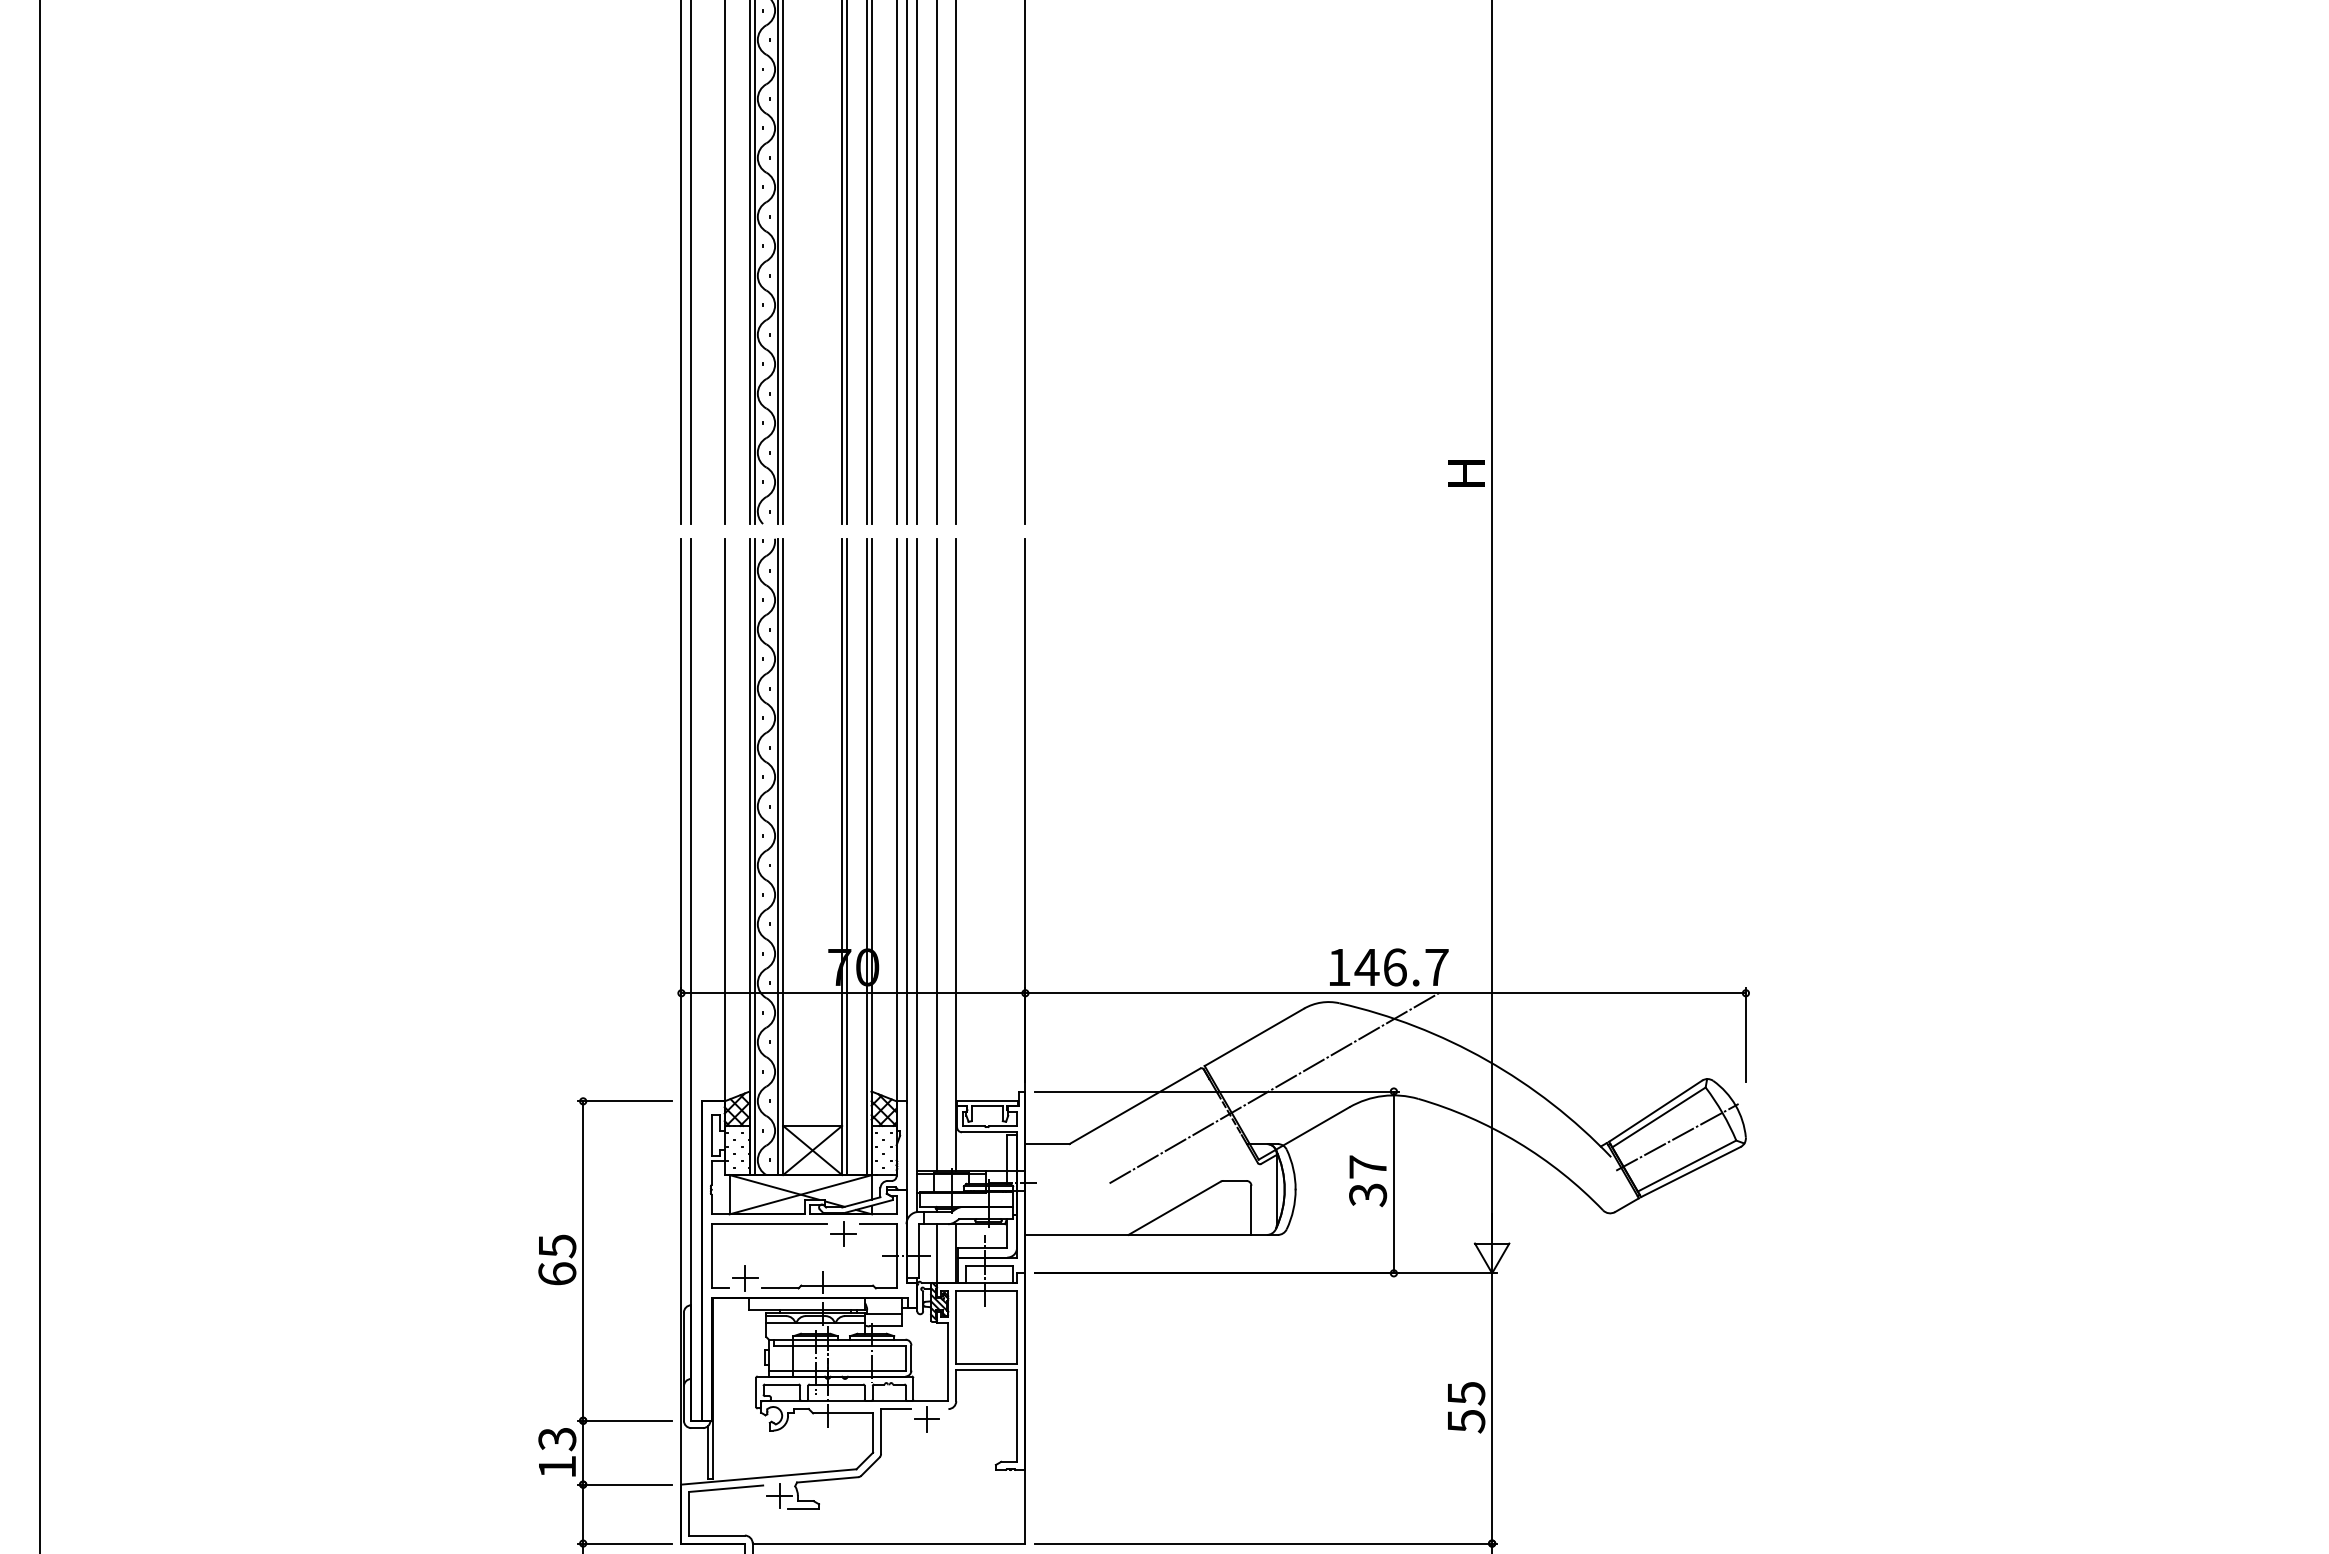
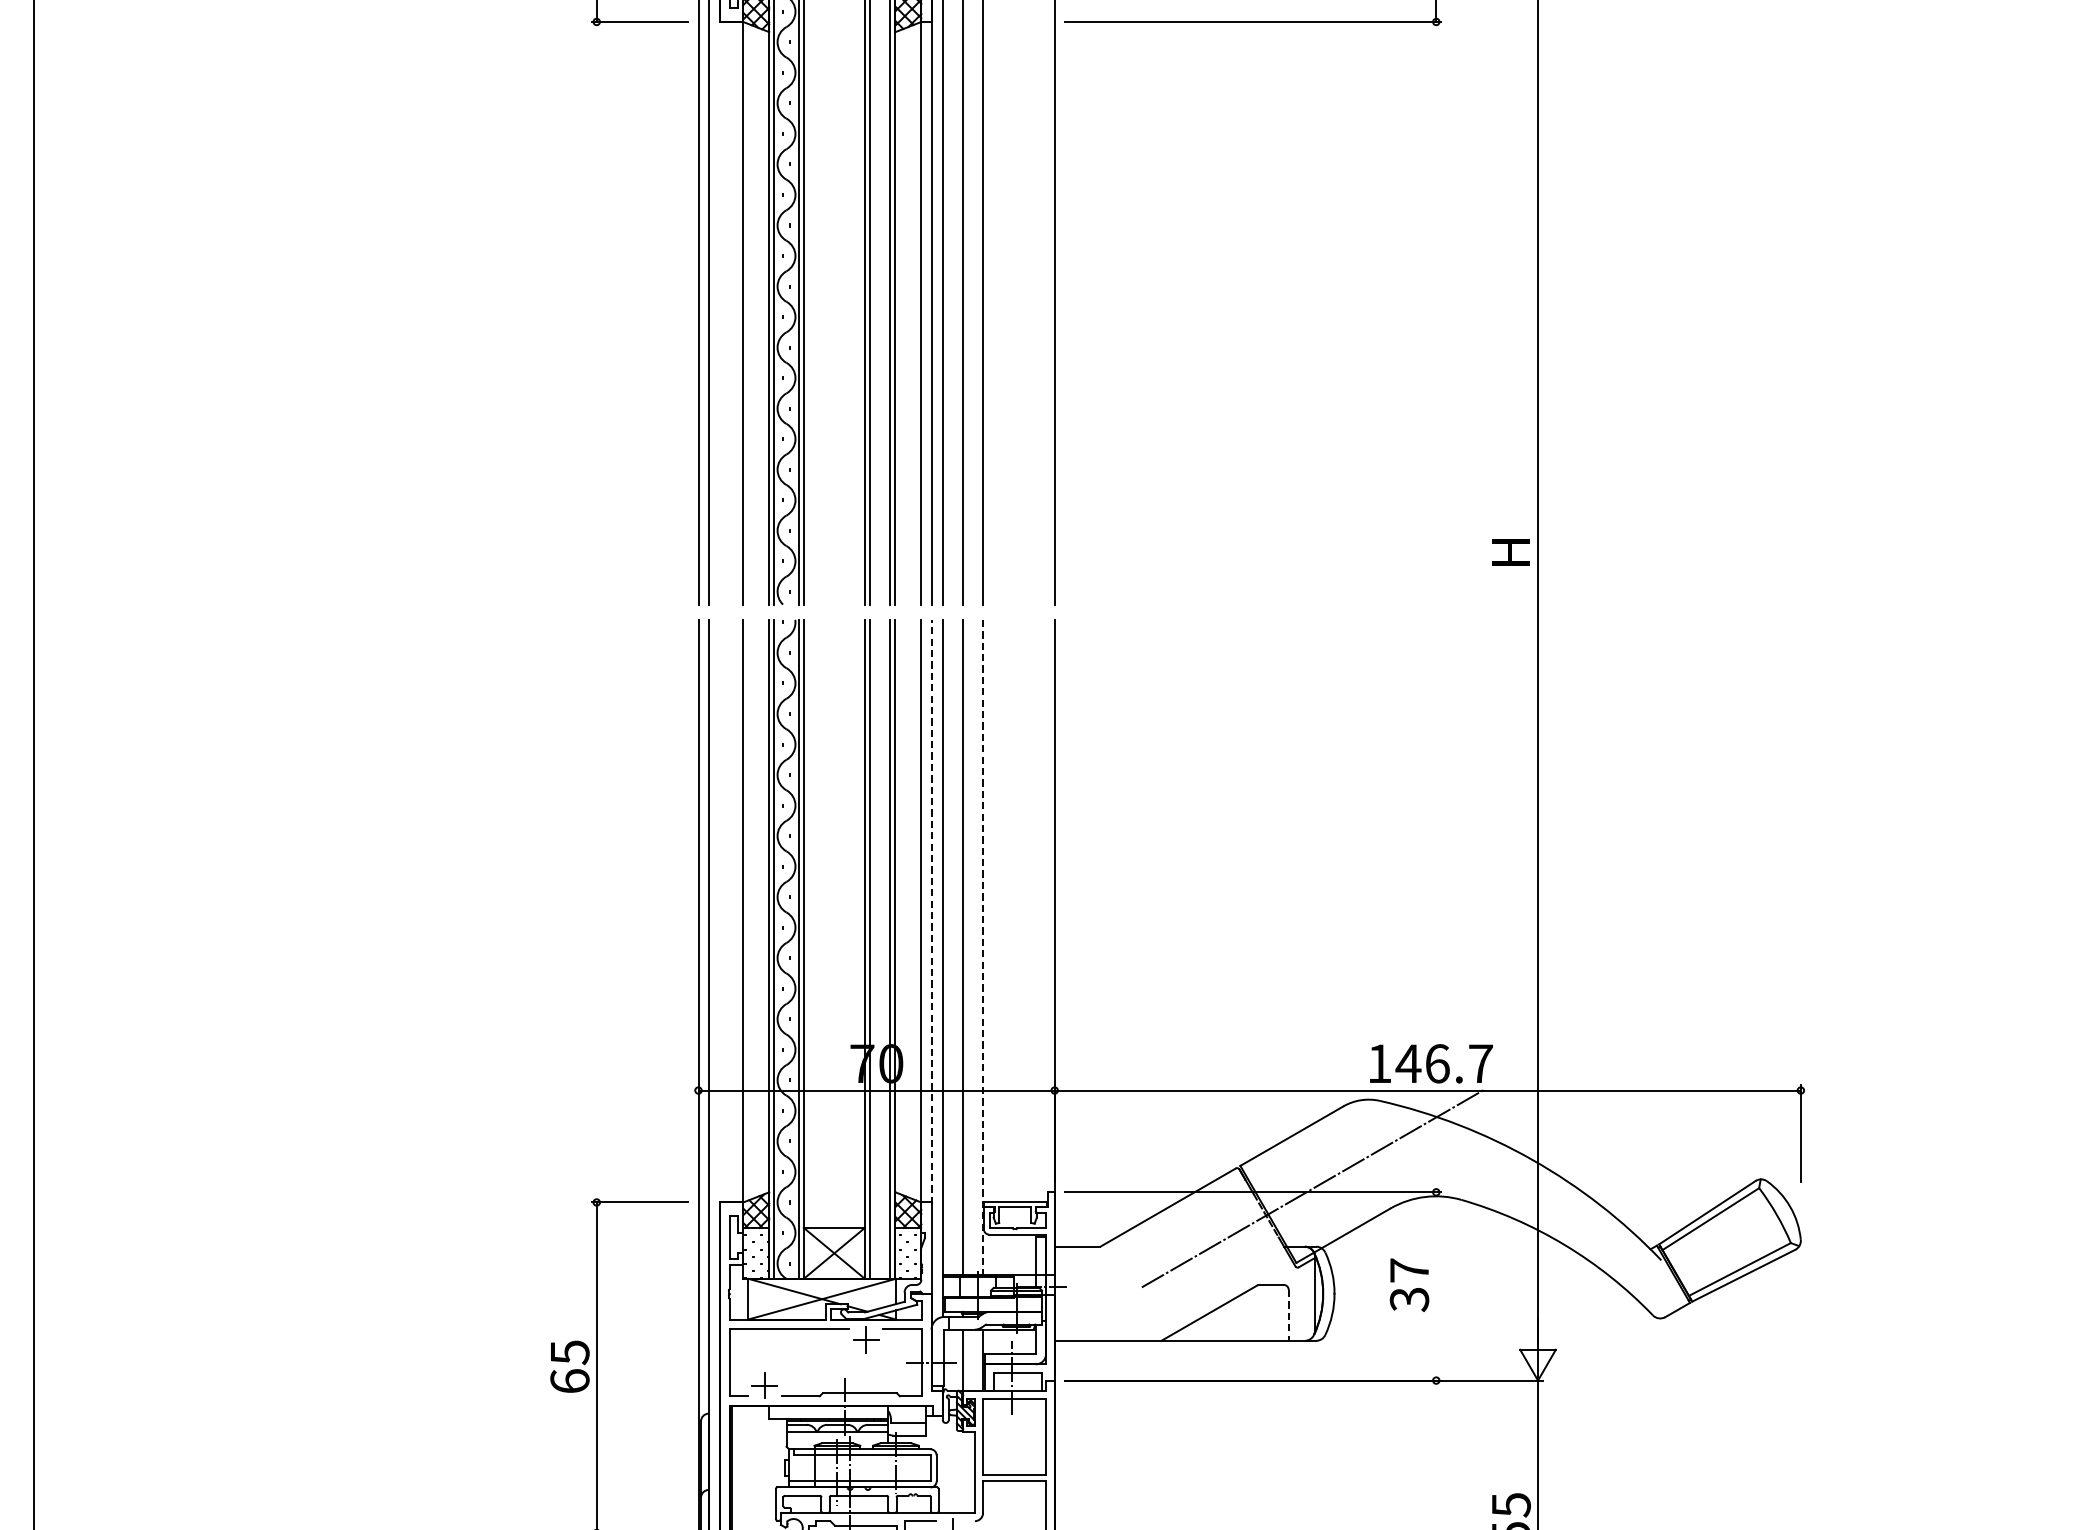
line: (906, 820) -> (931, 911), solid -> dashed
line: (956, 855) -> (983, 947), solid -> dashed
line: (1677, 1137) -> (1729, 1239), removed
line: (1393, 1182) -> (1435, 1286), removed
line: (1251, 1210) -> (1288, 1315), solid -> dashed

